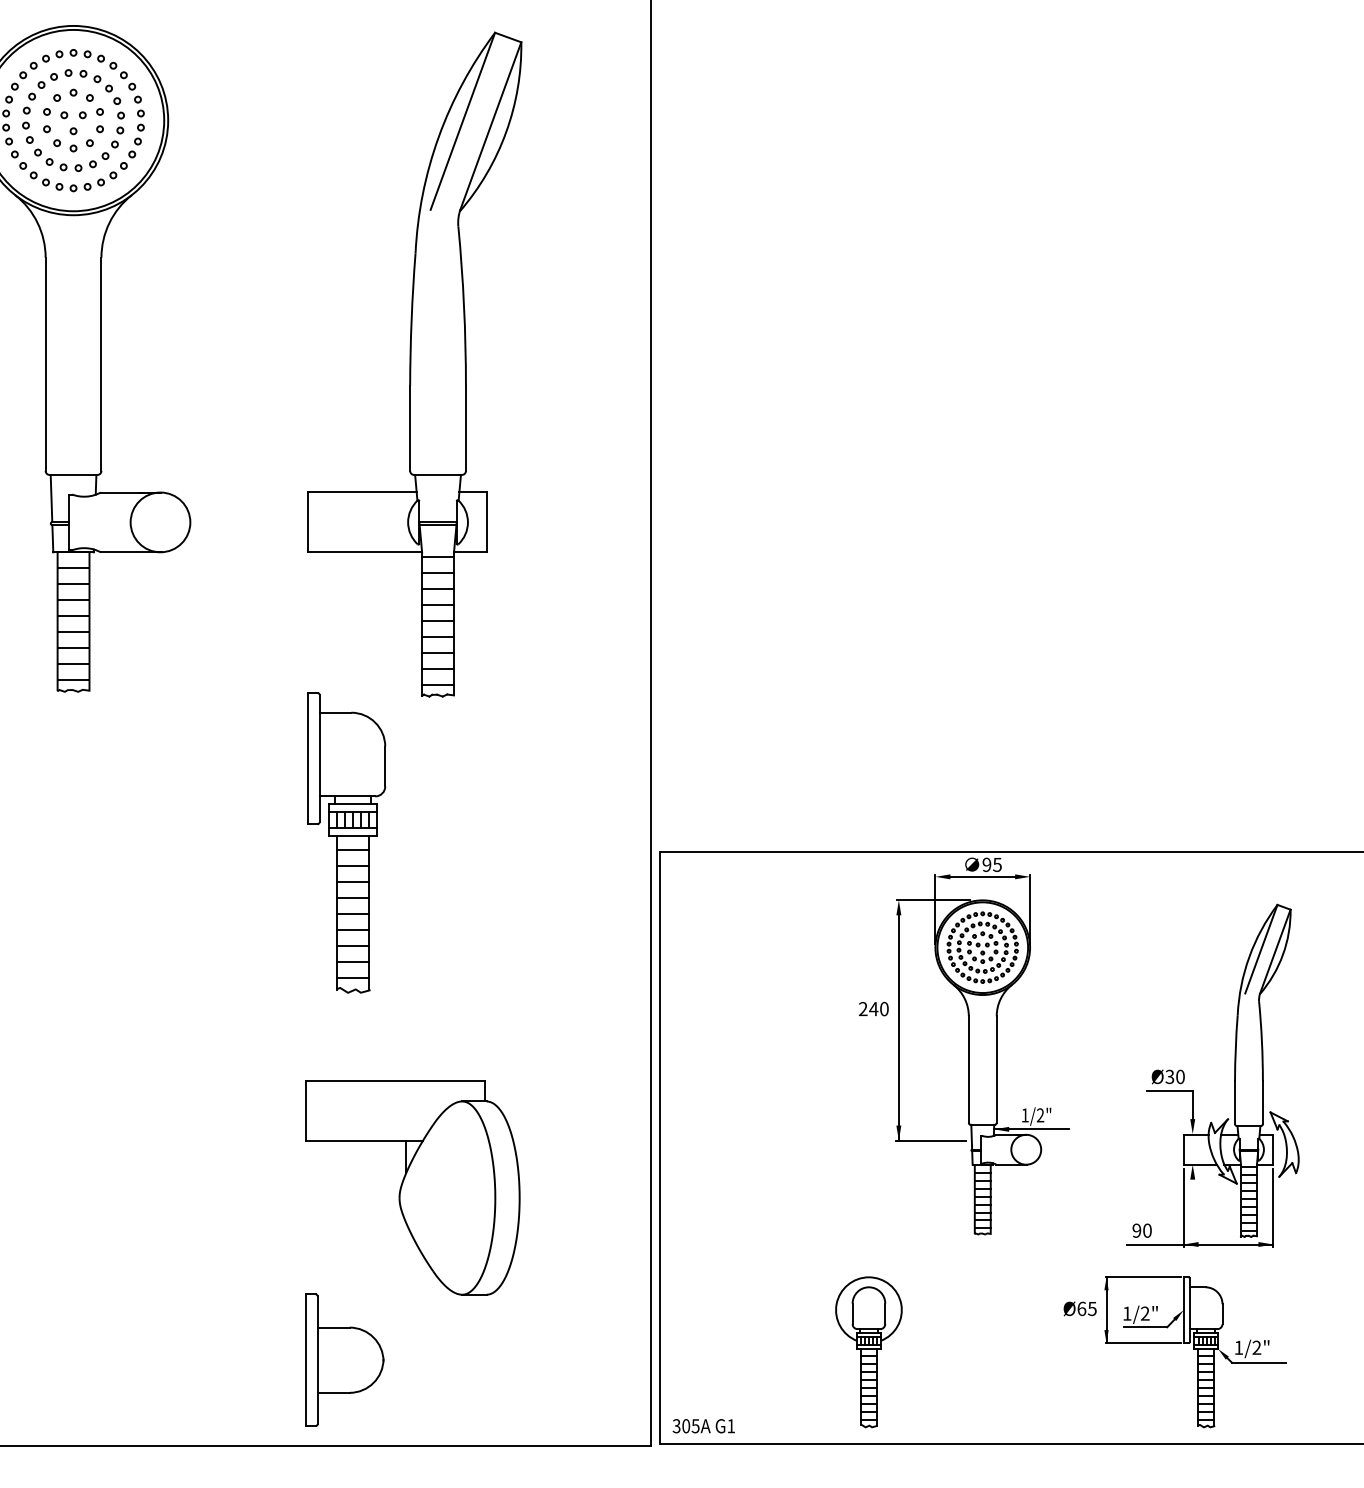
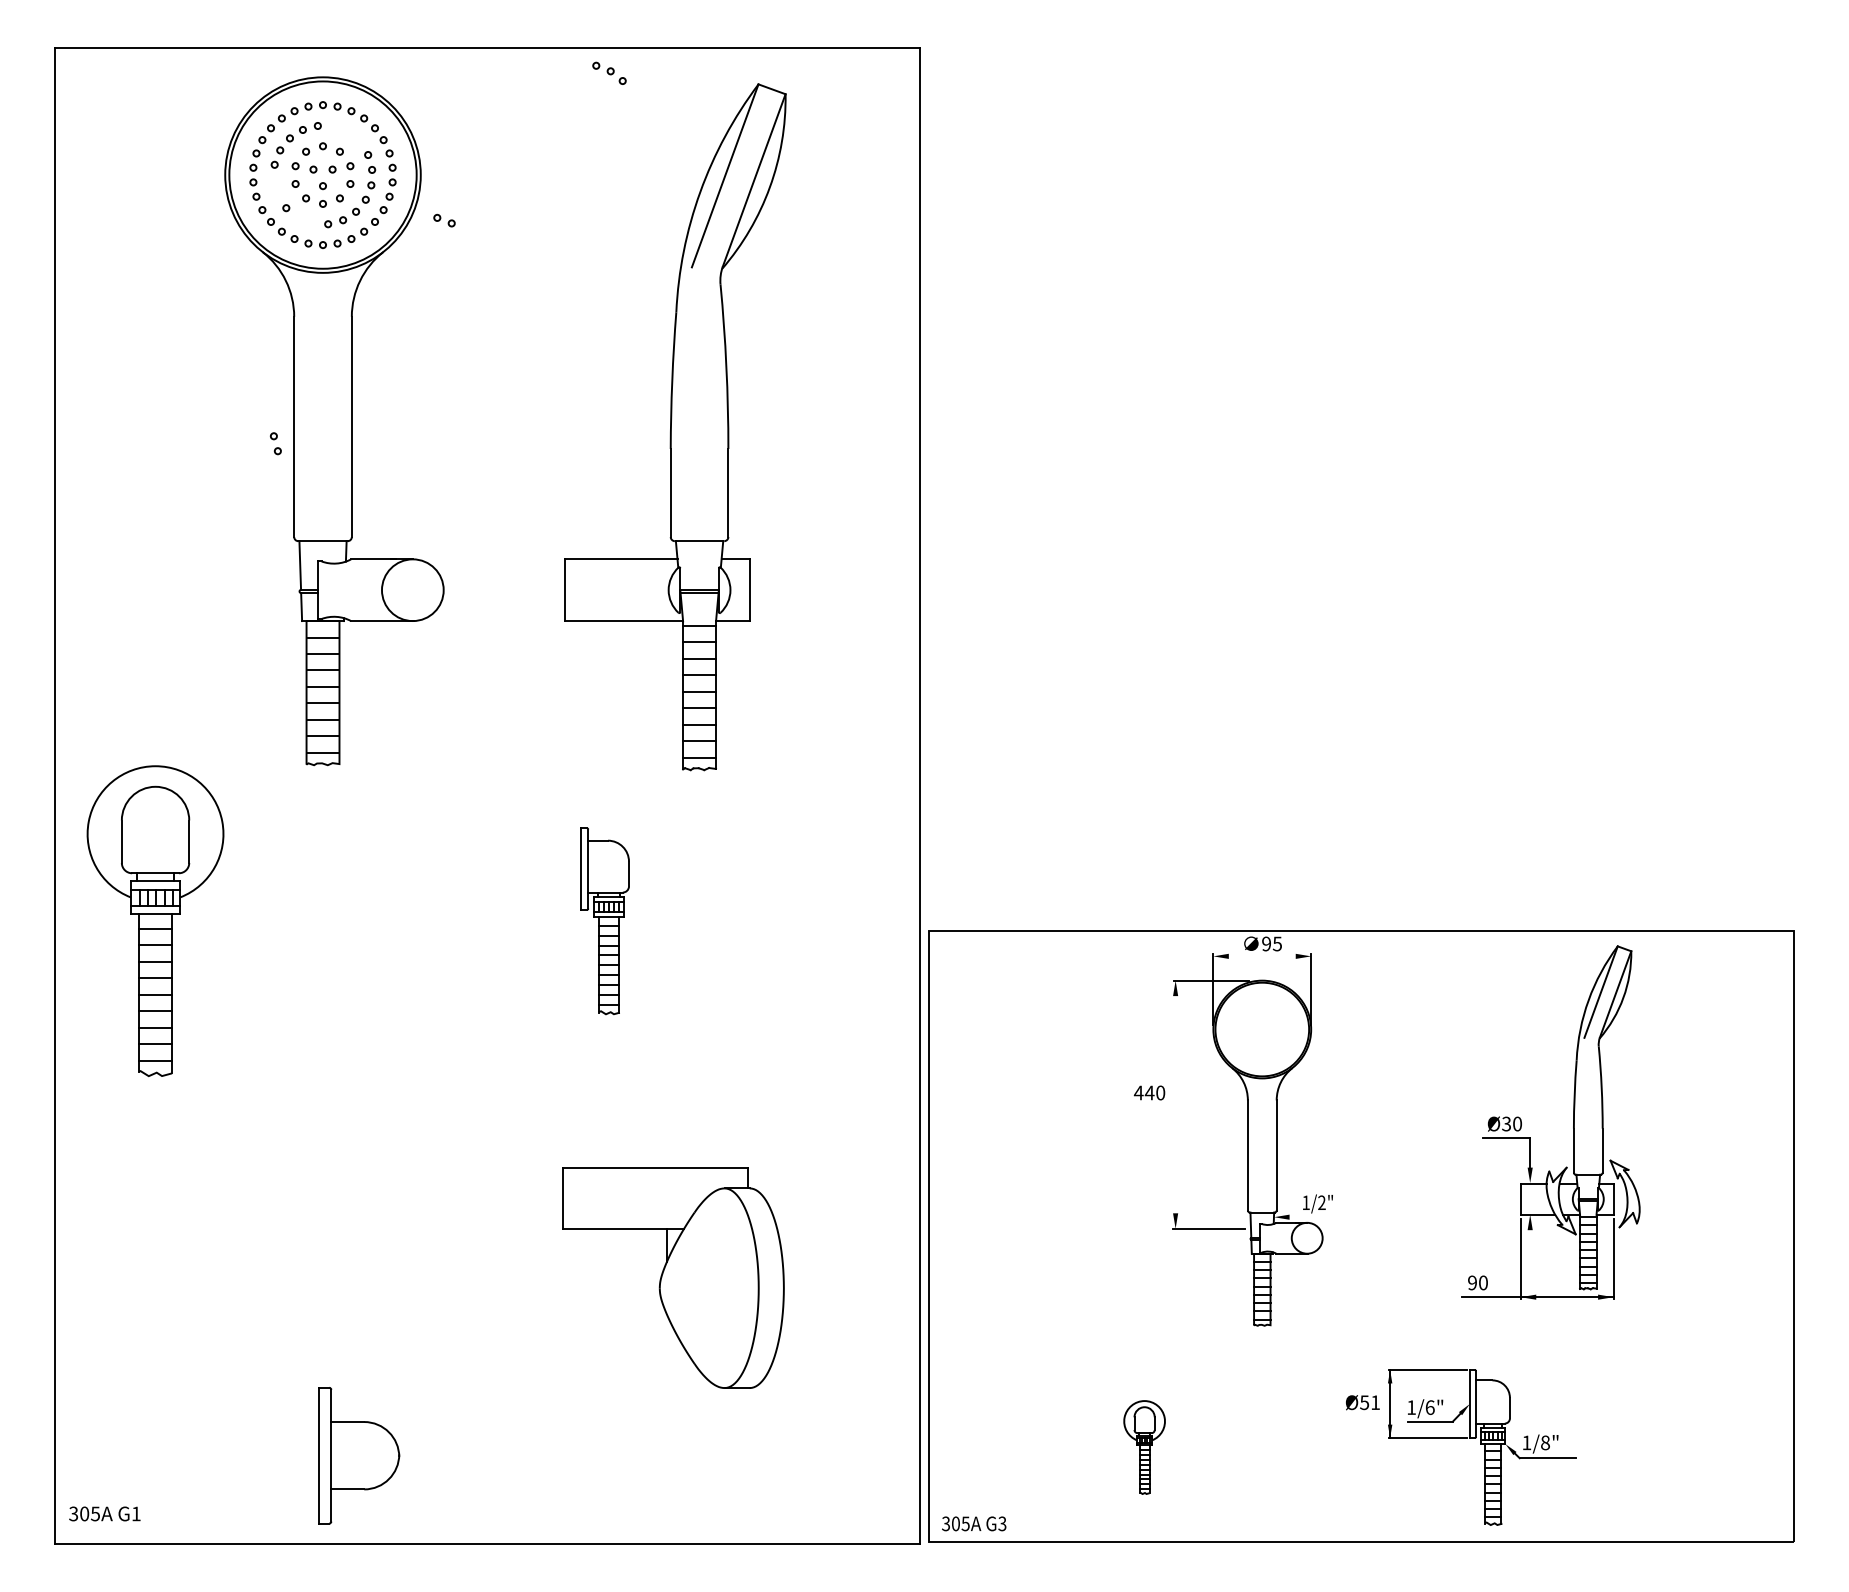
part: (96, 80) -> (609, 72), moved
part: (27, 132) -> (275, 443), moved
part: (56, 164) -> (444, 220), moved
part: (346, 843) -> (604, 921), size x0.6
line: (982, 876) -> (1261, 956), removed
part: (982, 947) -> (1262, 1029), removed
text: (862, 1008) -> (1138, 1092), 240 -> 440
line: (898, 1027) -> (1175, 1112), removed
part: (1234, 1075) -> (1573, 1122), moved
line: (1031, 1129) -> (1312, 1217), removed
text: (1086, 1308) -> (1369, 1402), Ø65 -> Ø51
text: (1144, 1313) -> (1429, 1407), 1/2" -> 1/6"
text: (1256, 1347) -> (1545, 1442), 1/2" -> 1/8"
part: (868, 1352) -> (1144, 1447), size x0.6
part: (345, 1360) -> (359, 1455), moved
text: (731, 1425) -> (1002, 1523), G1 -> G3

